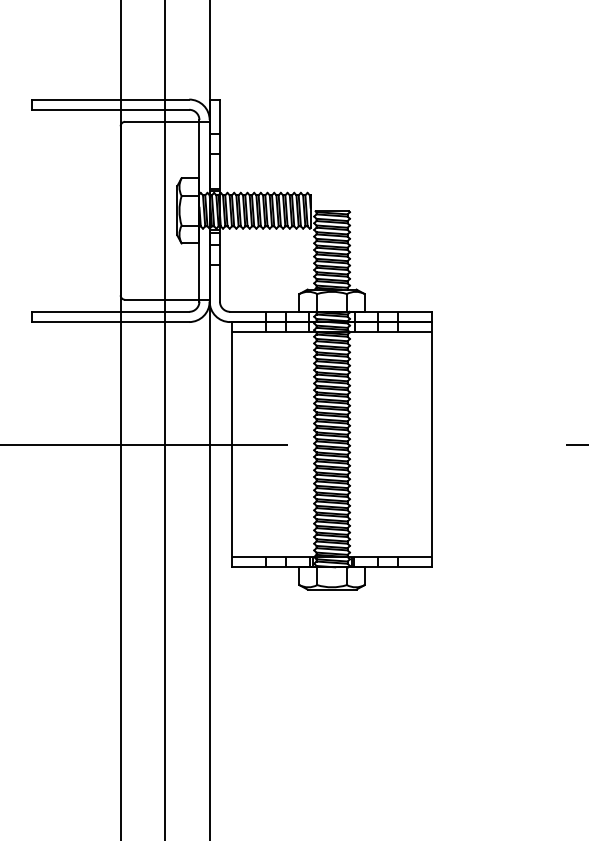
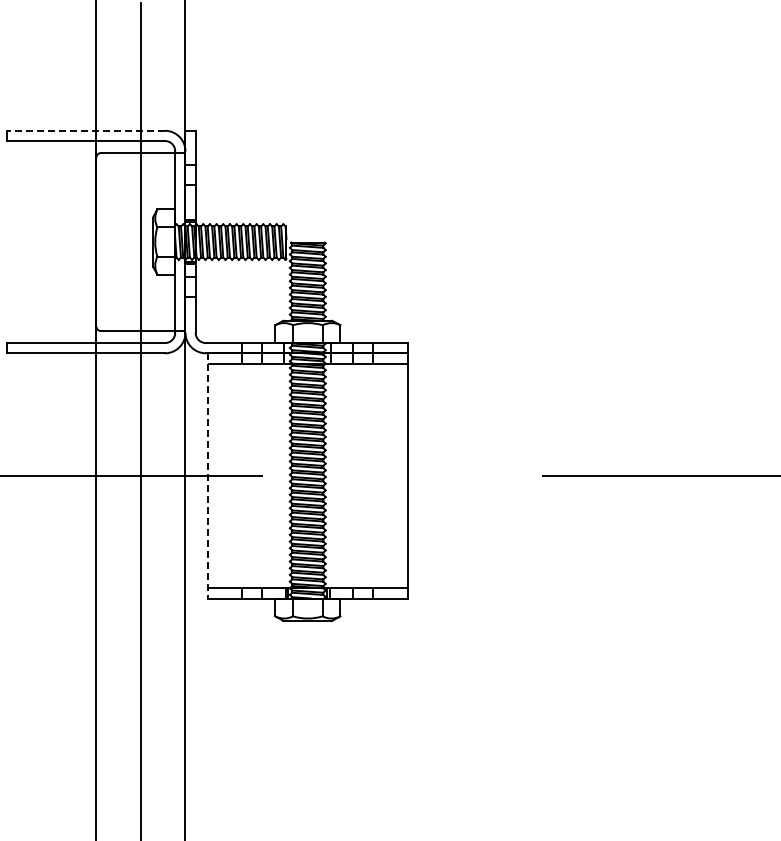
line: (110, 99) -> (86, 130), solid -> dashed
line: (231, 444) -> (207, 475), solid -> dashed

